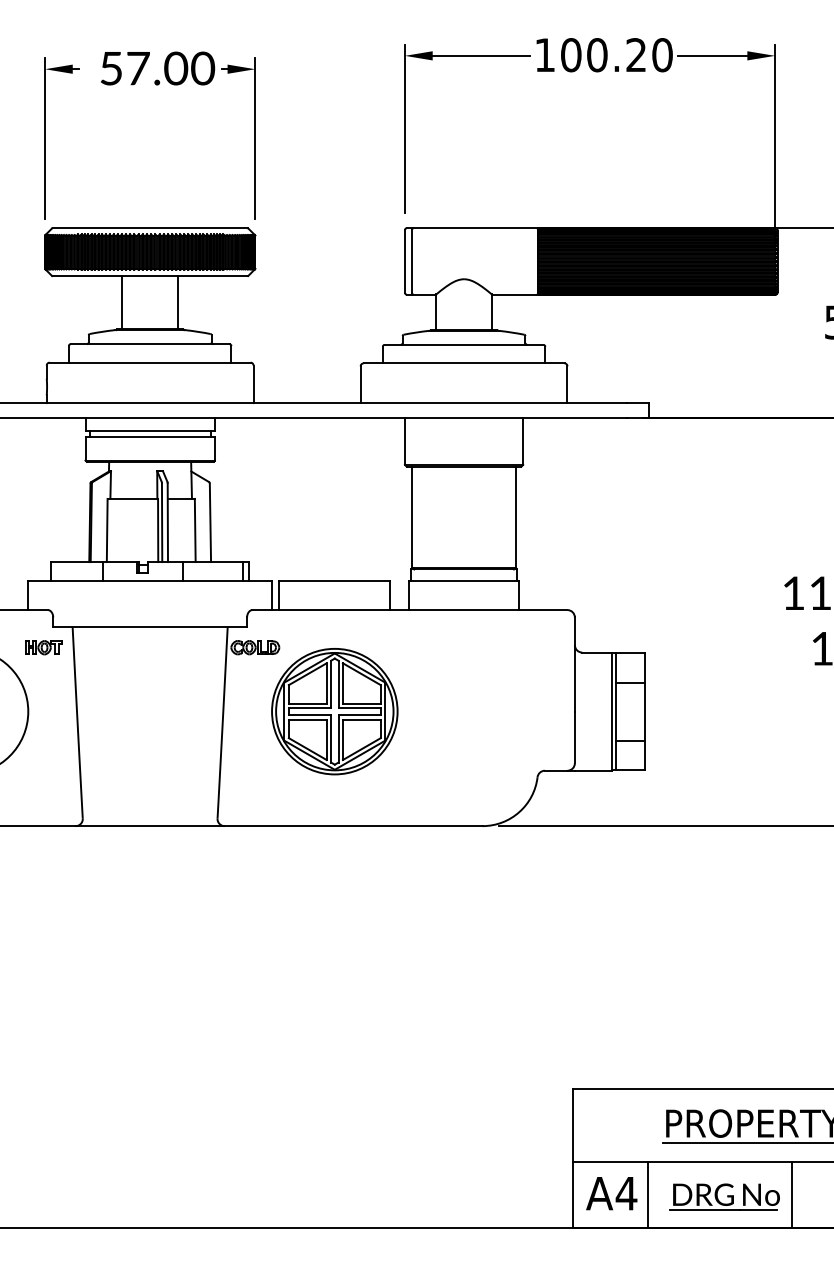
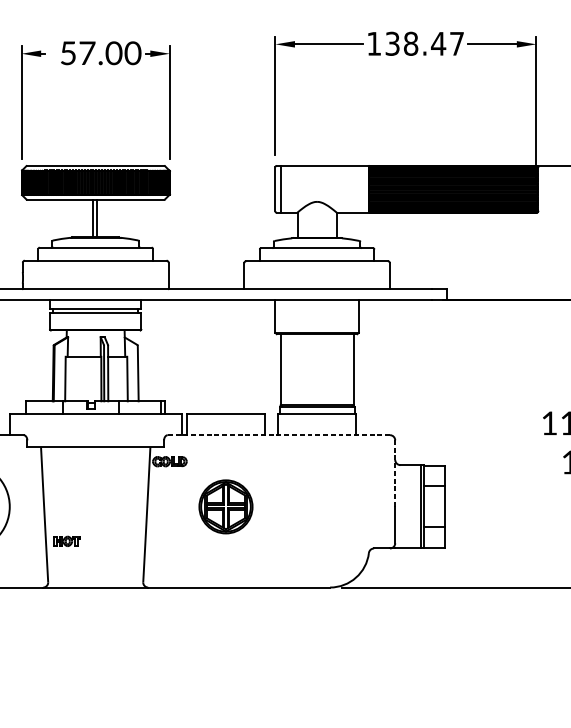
text: (616, 55) -> (424, 44), 100.20 -> 138.47
line: (122, 302) -> (97, 218), moved
line: (177, 302) -> (92, 218), moved
line: (409, 610) -> (278, 435), solid -> dashed
part: (43, 647) -> (67, 541), moved
line: (574, 664) -> (394, 473), solid -> dashed
part: (334, 711) -> (225, 506), size x0.6

